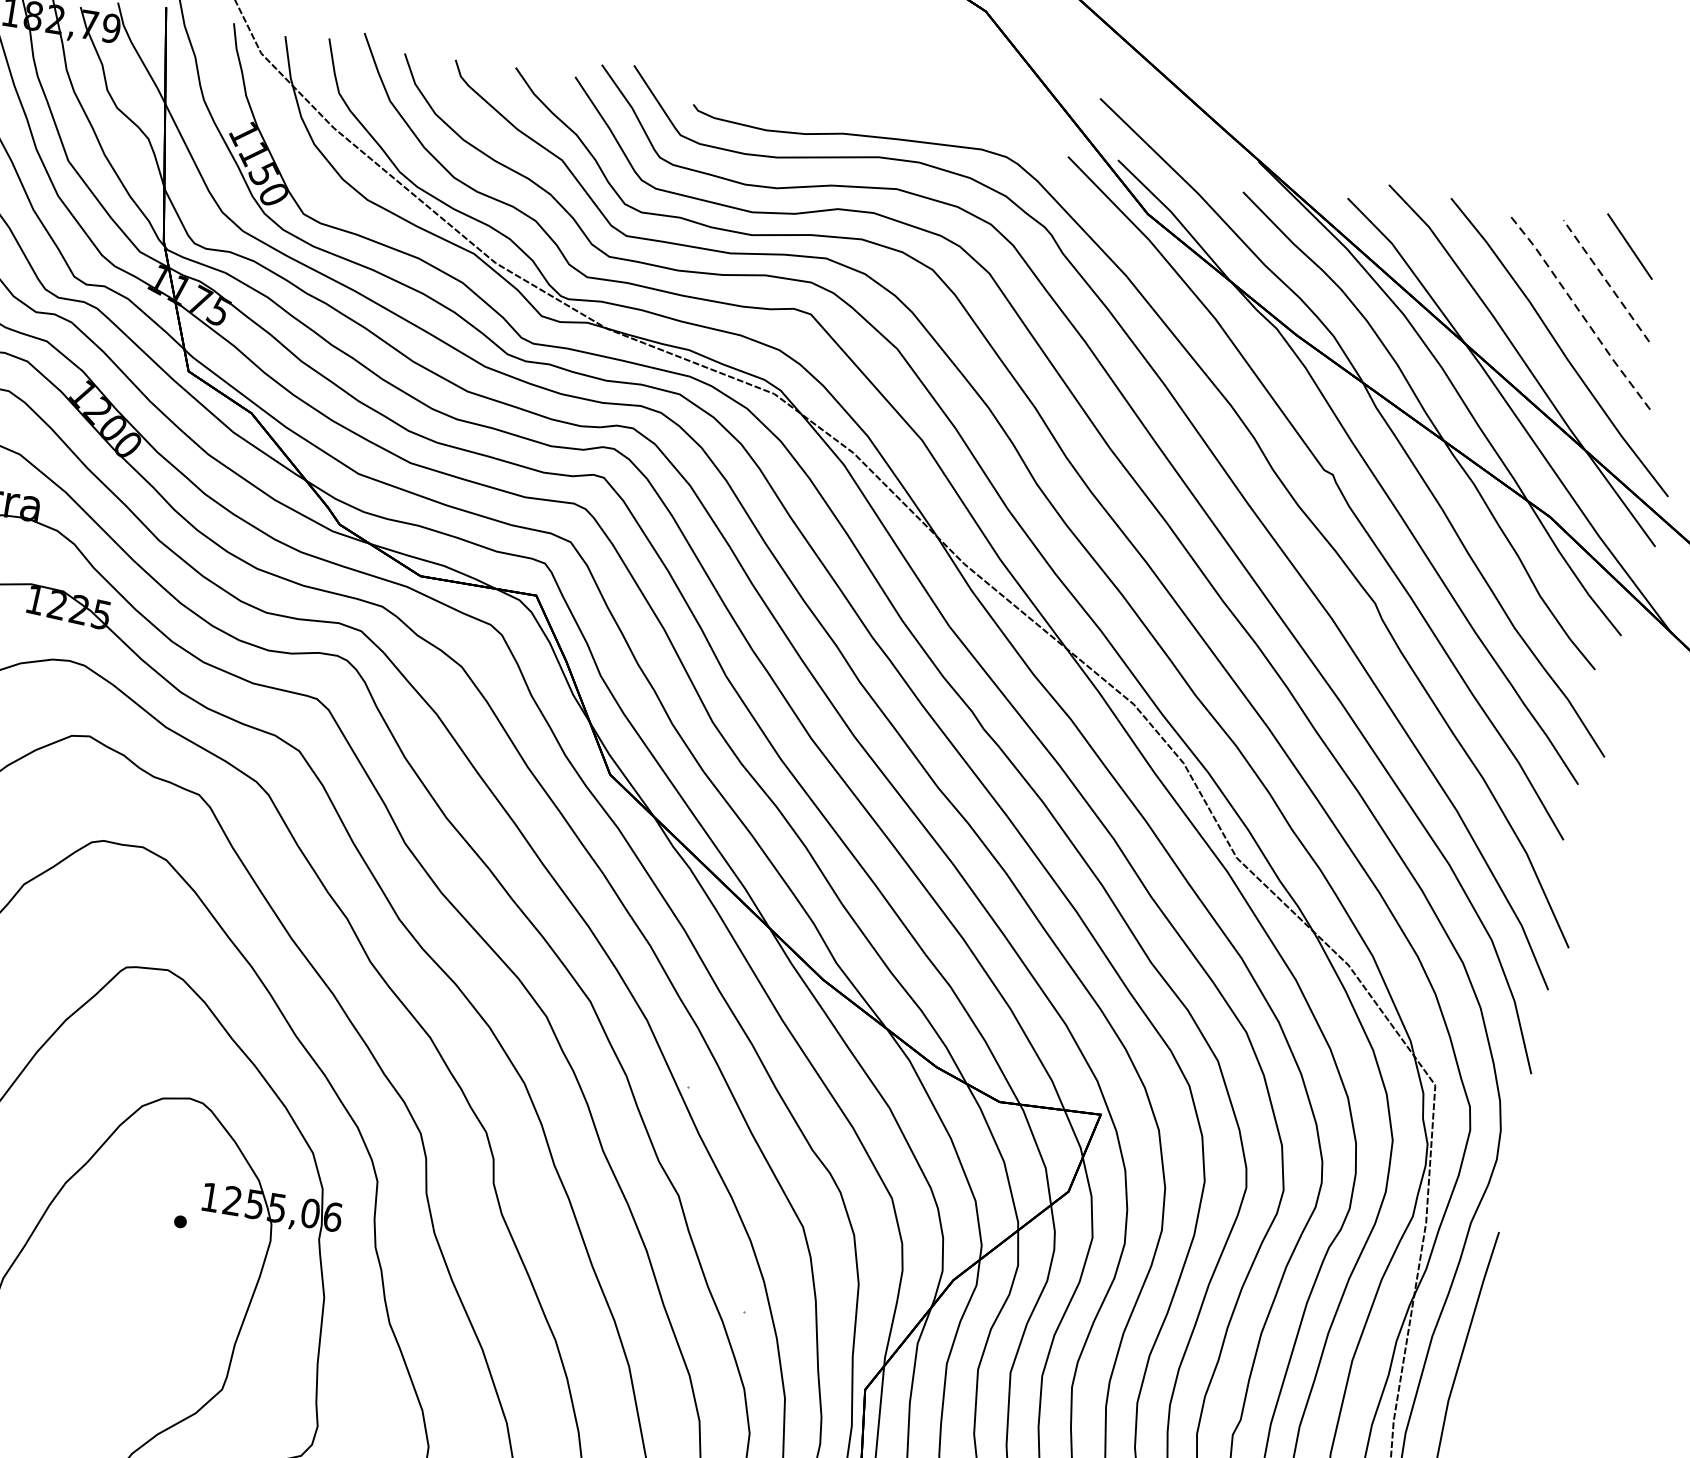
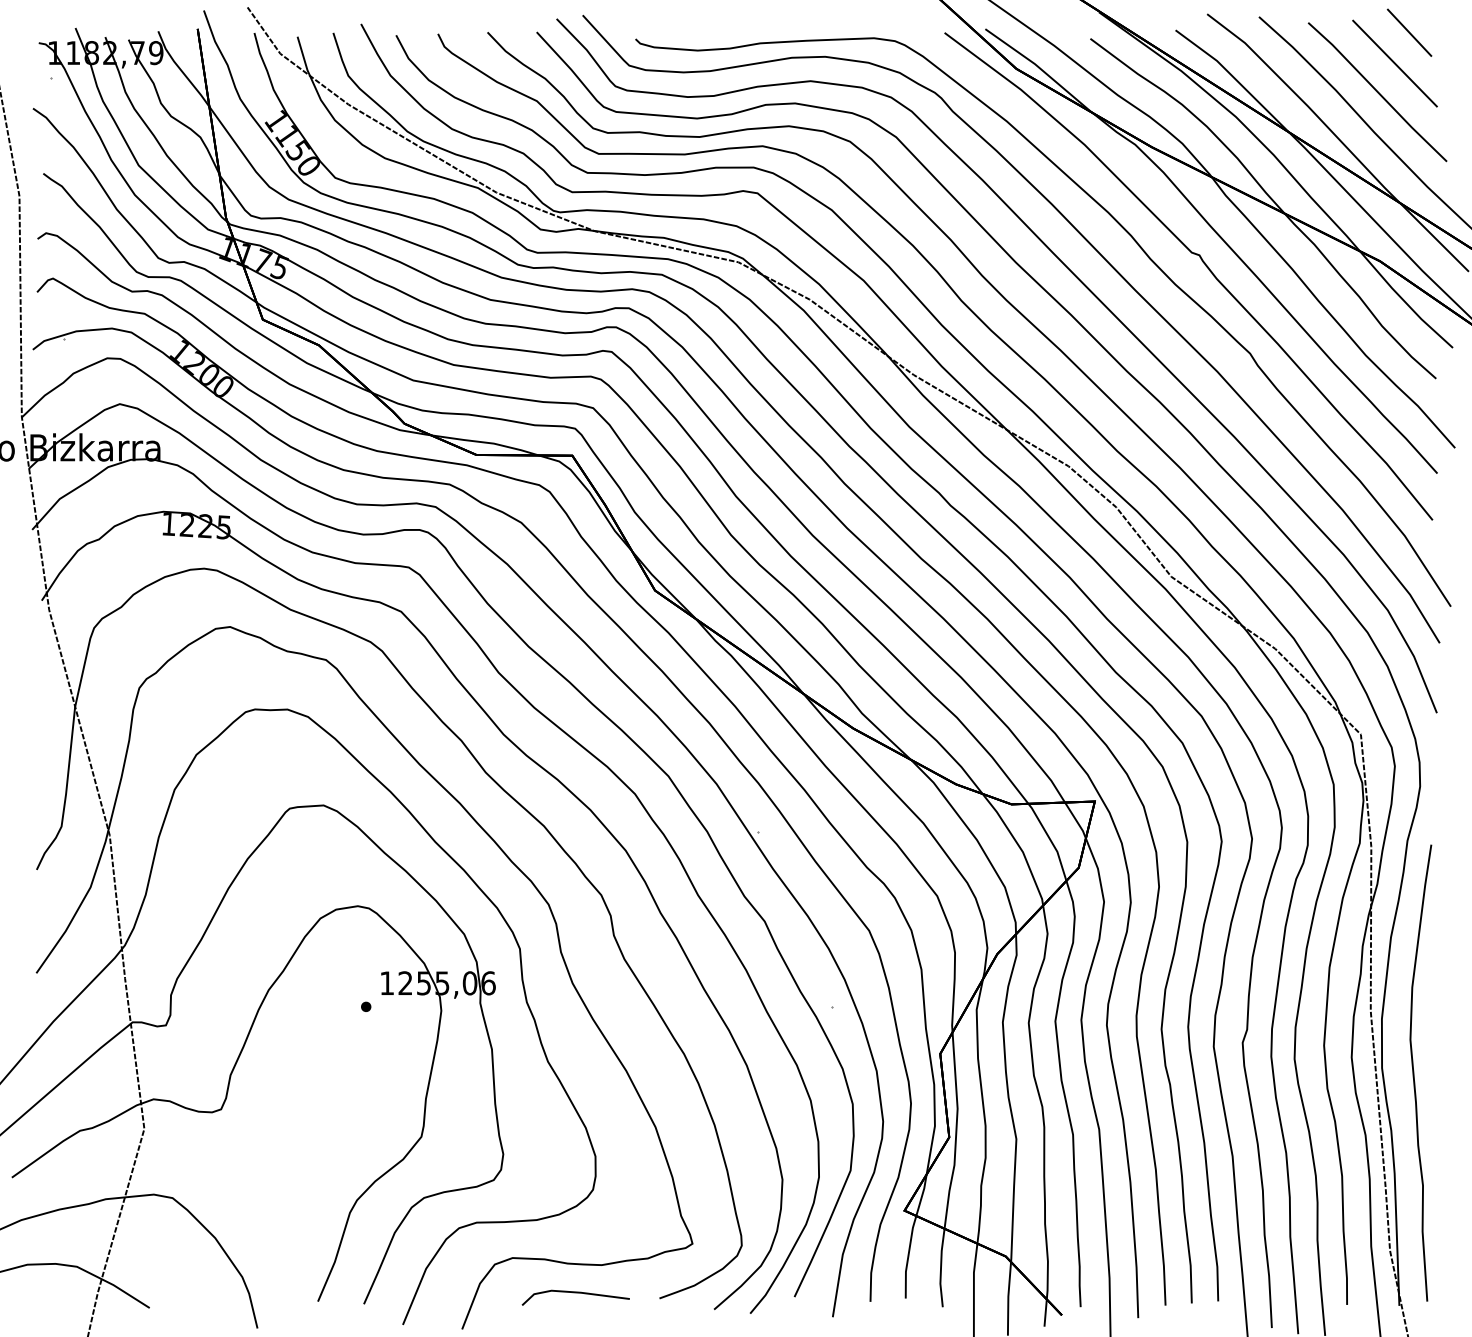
line: (1606, 281) -> (1395, 63), dashed -> solid
line: (1580, 312) -> (1378, 92), dashed -> solid

